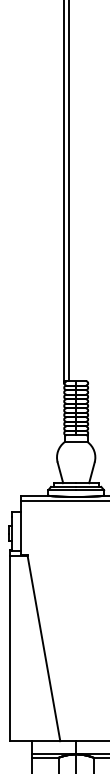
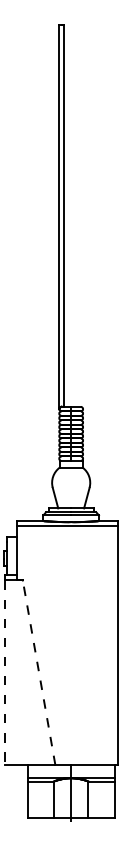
line: (44, 648) -> (39, 672), solid -> dashed
line: (10, 649) -> (5, 673), solid -> dashed

